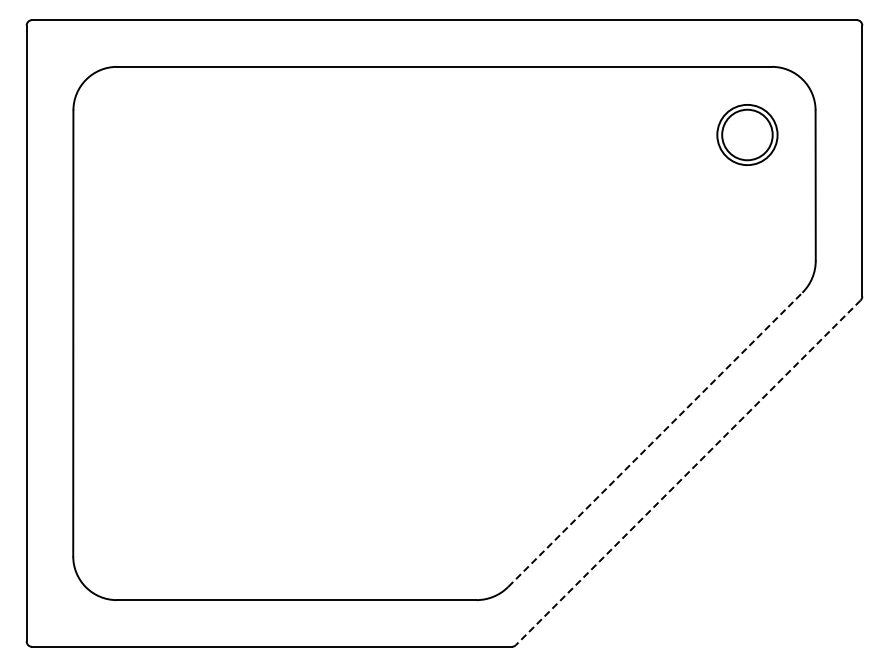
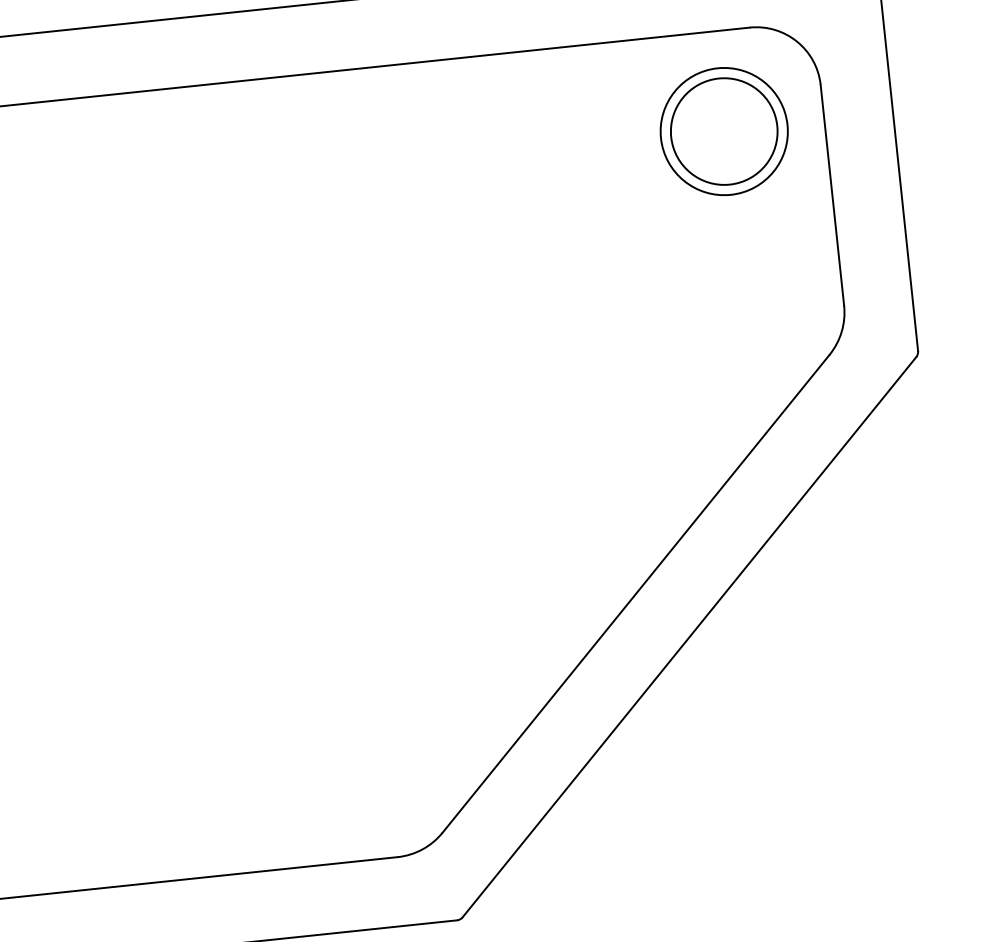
part: (747, 134) -> (724, 130), size x1.43
line: (655, 439) -> (636, 593), dashed -> solid
line: (688, 472) -> (689, 636), dashed -> solid

